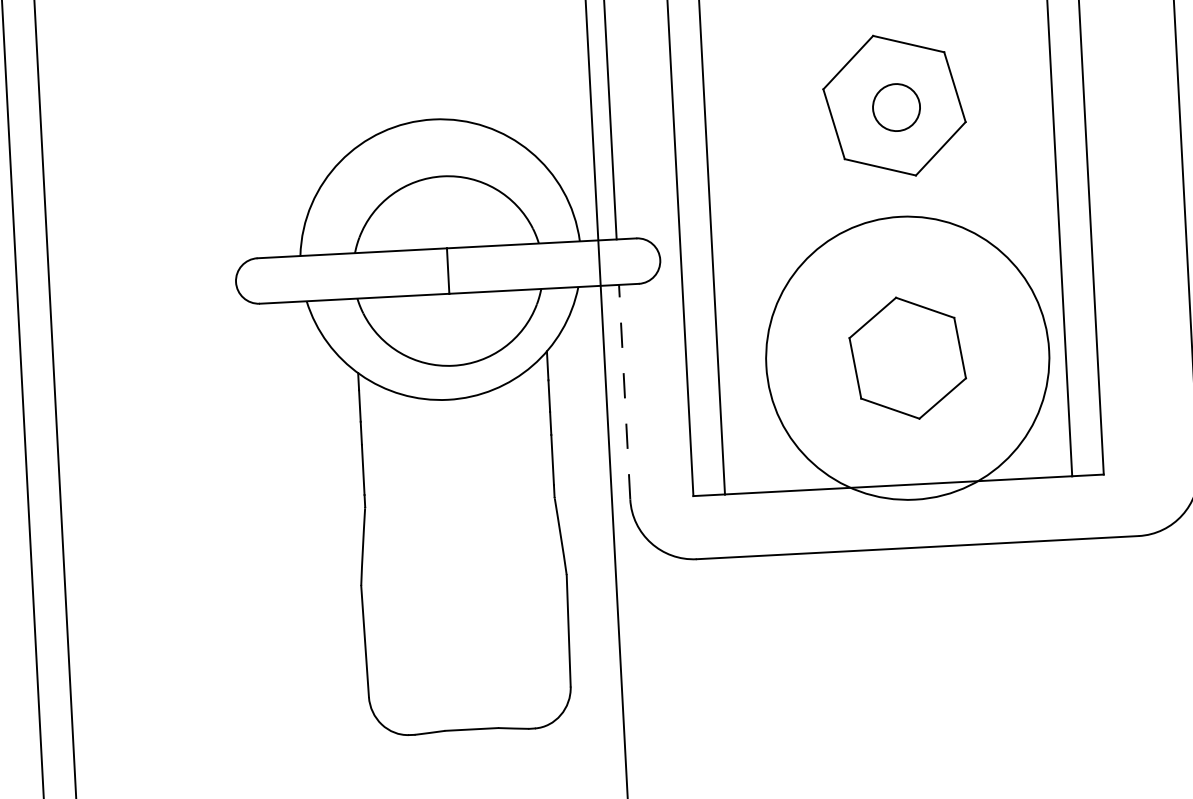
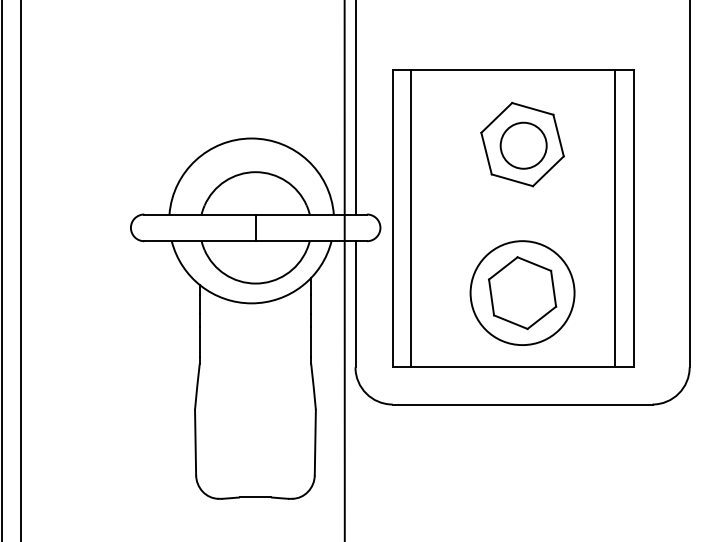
circle: (896, 107) -> (523, 145), size x1.67
circle: (907, 358) -> (522, 293), size x0.62
line: (624, 390) -> (355, 303), dashed -> solid

